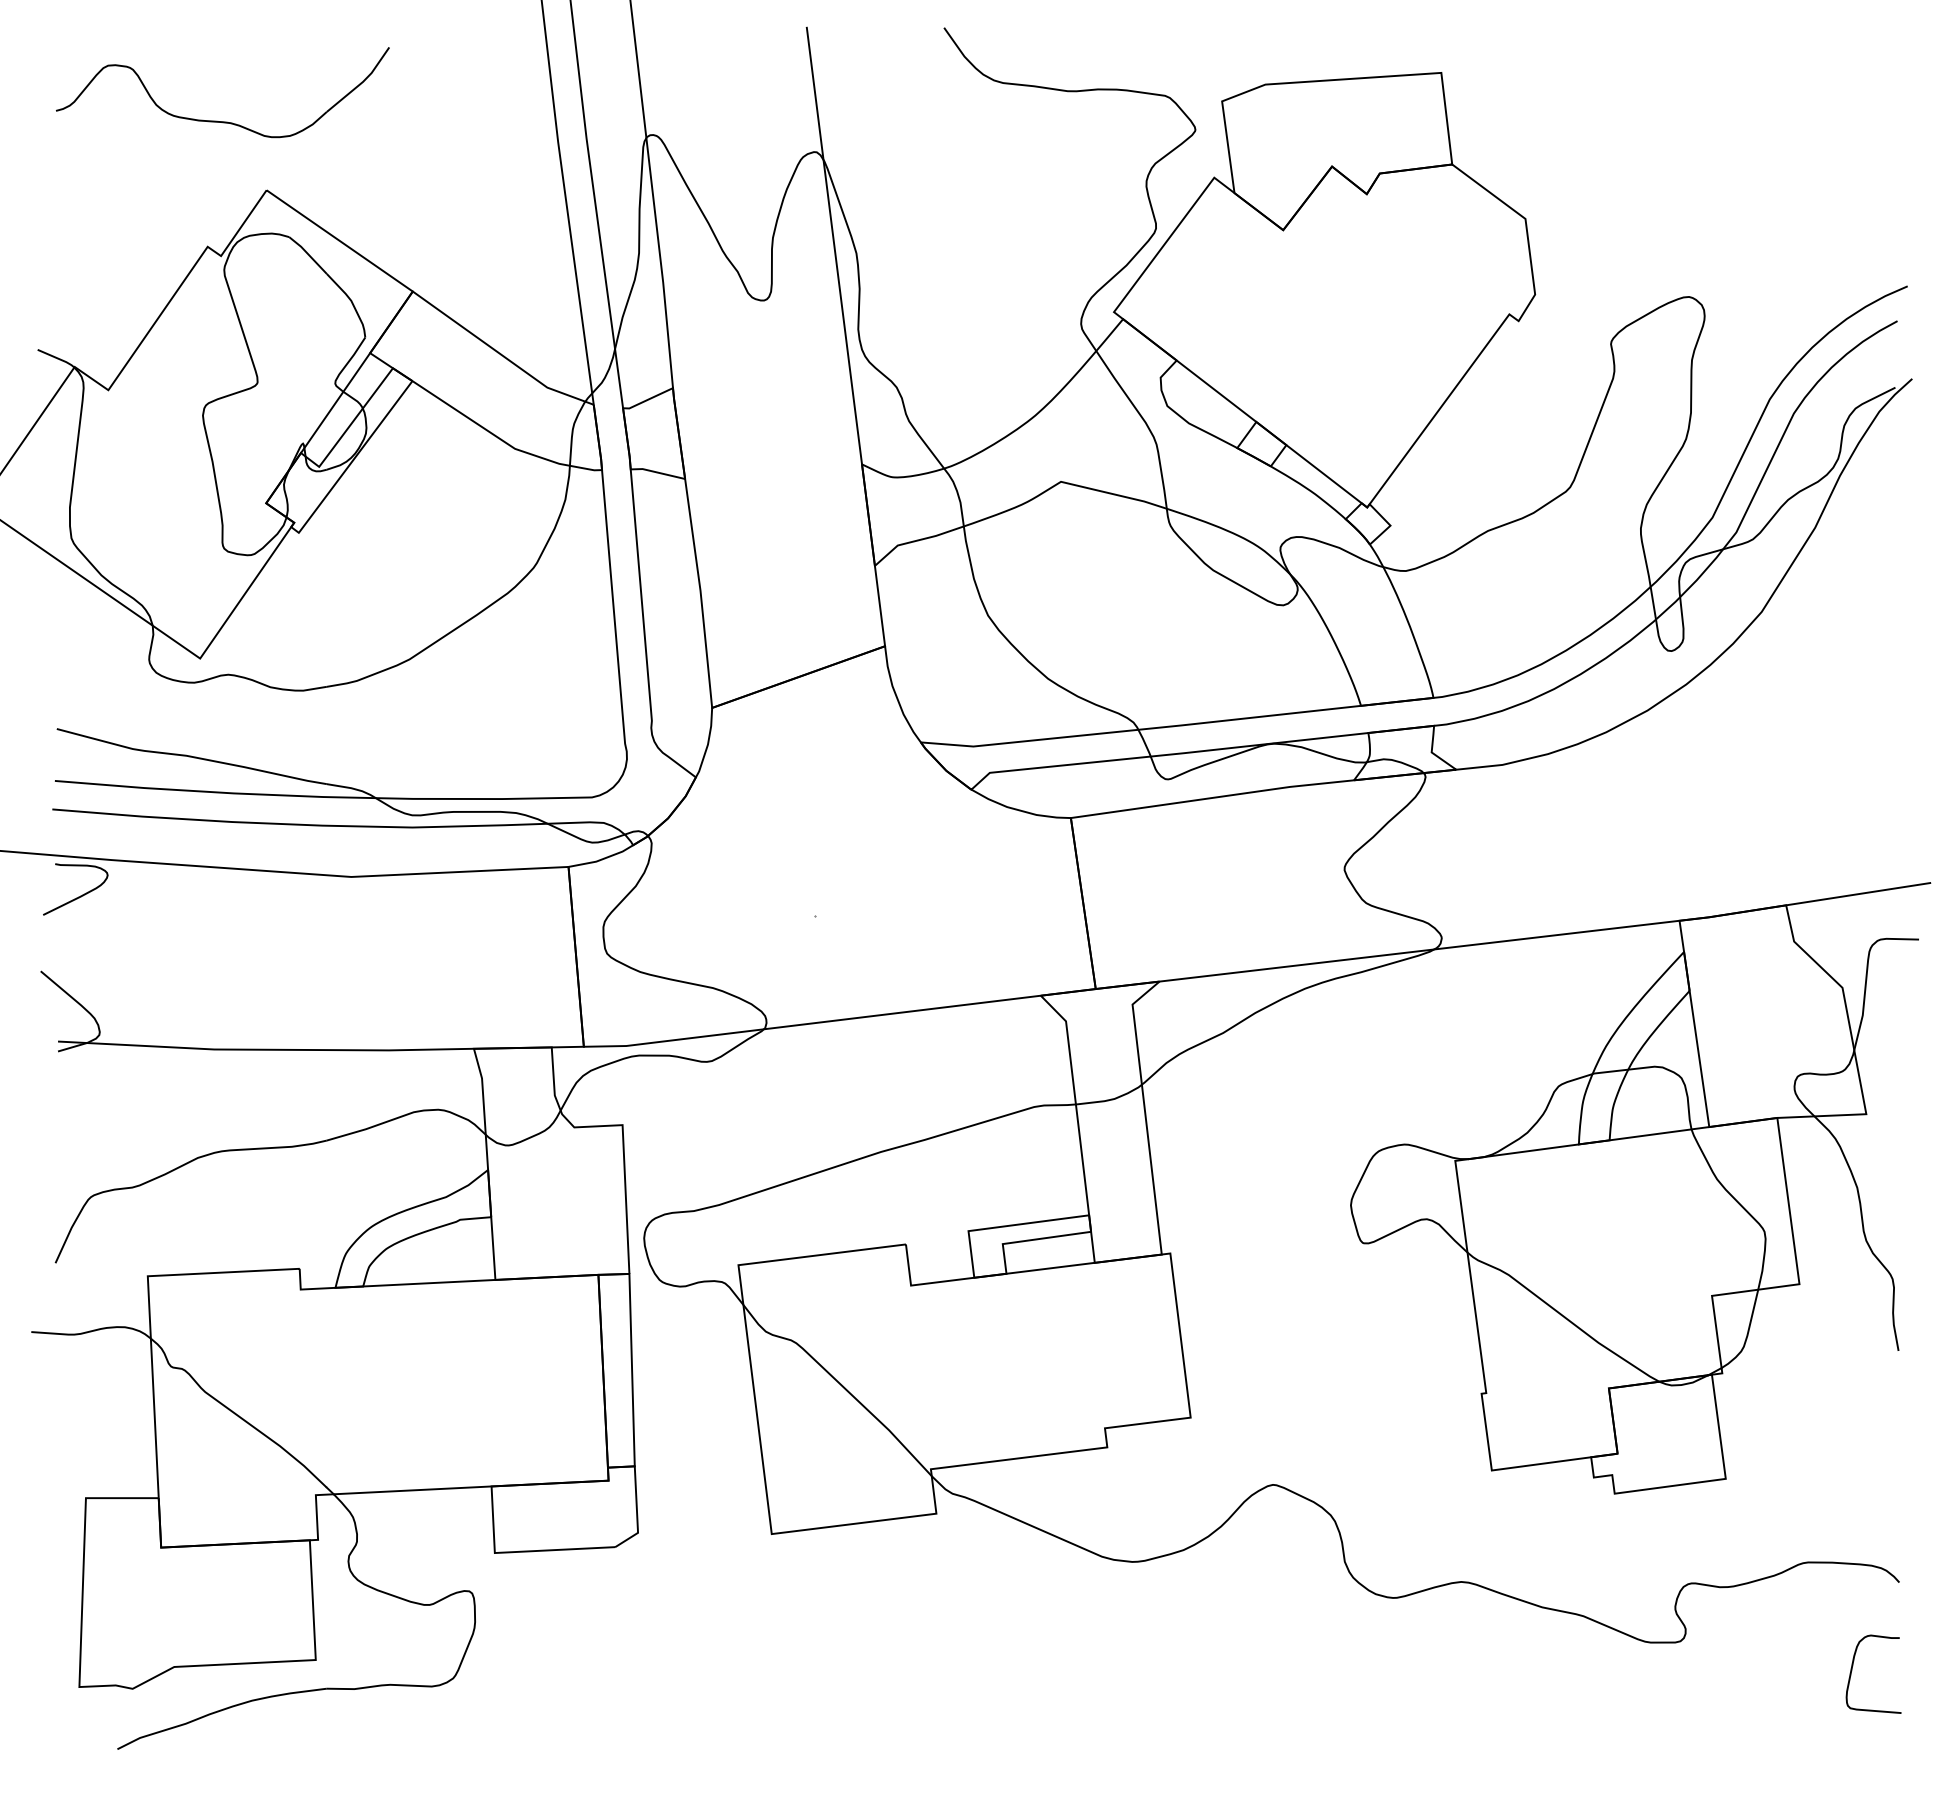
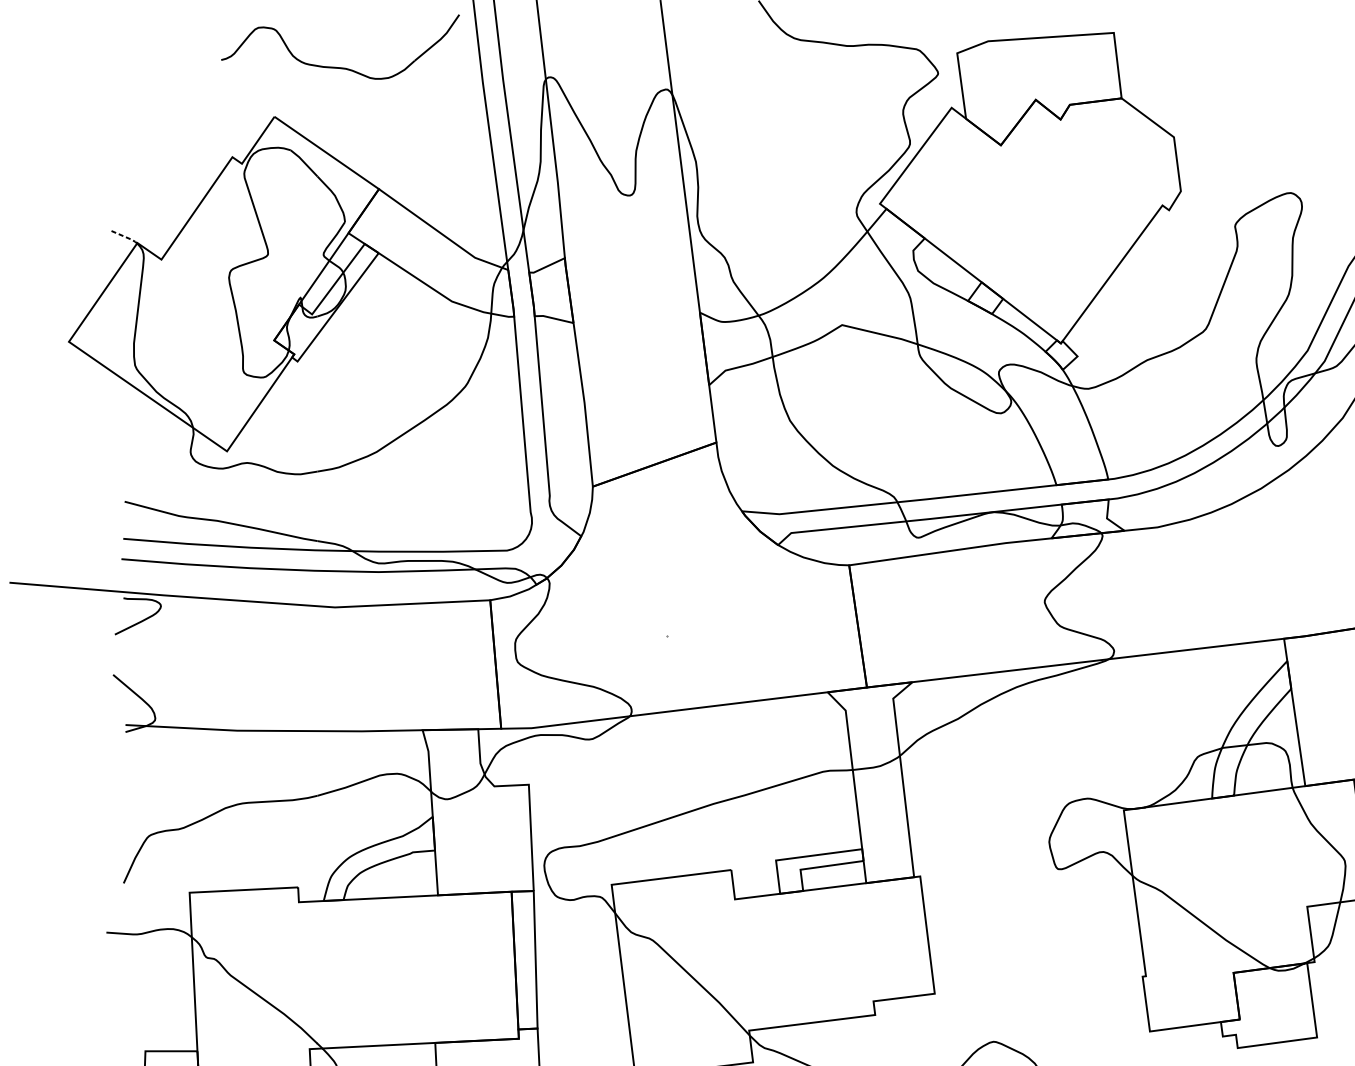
part: (217, 120) -> (336, 66), moved
line: (57, 358) -> (125, 236), solid -> dashed

